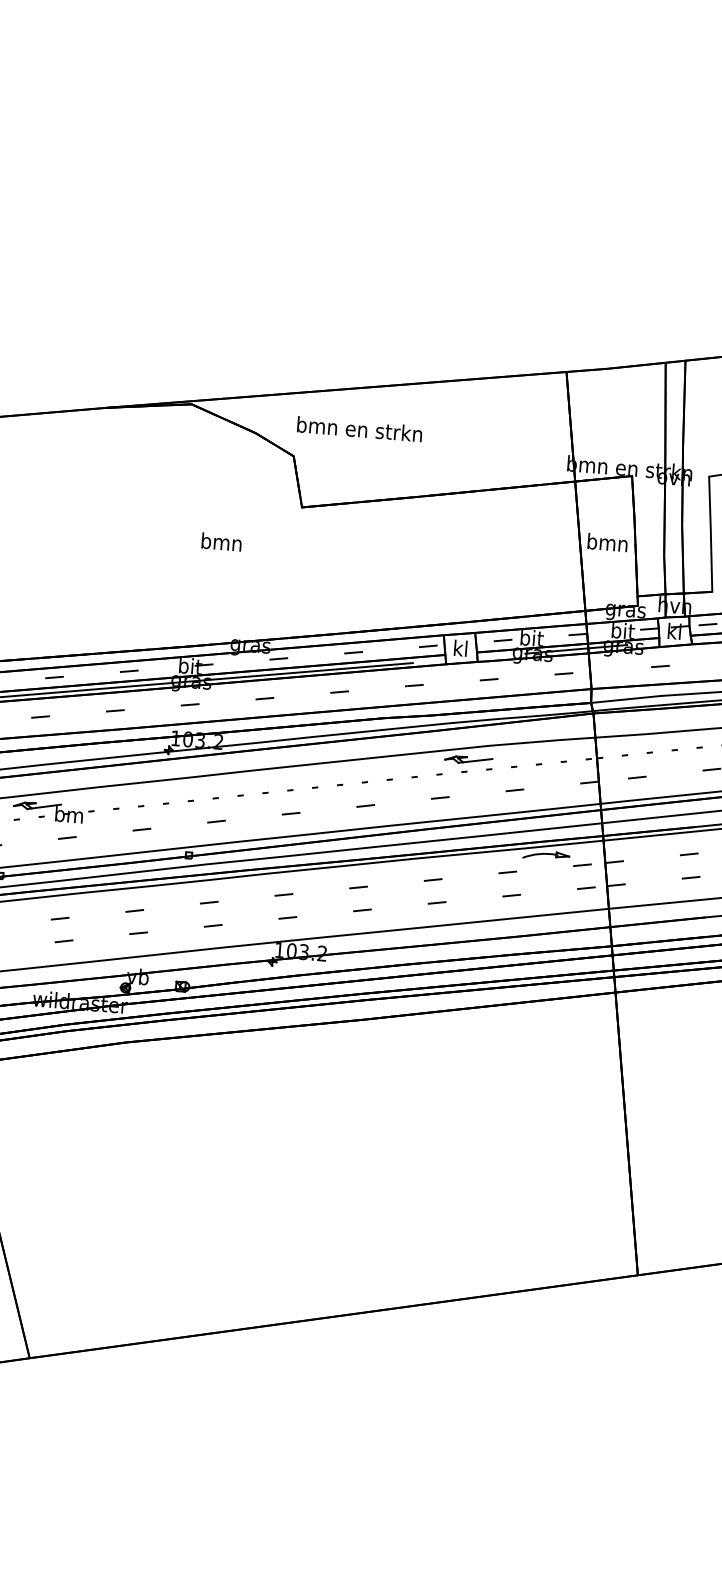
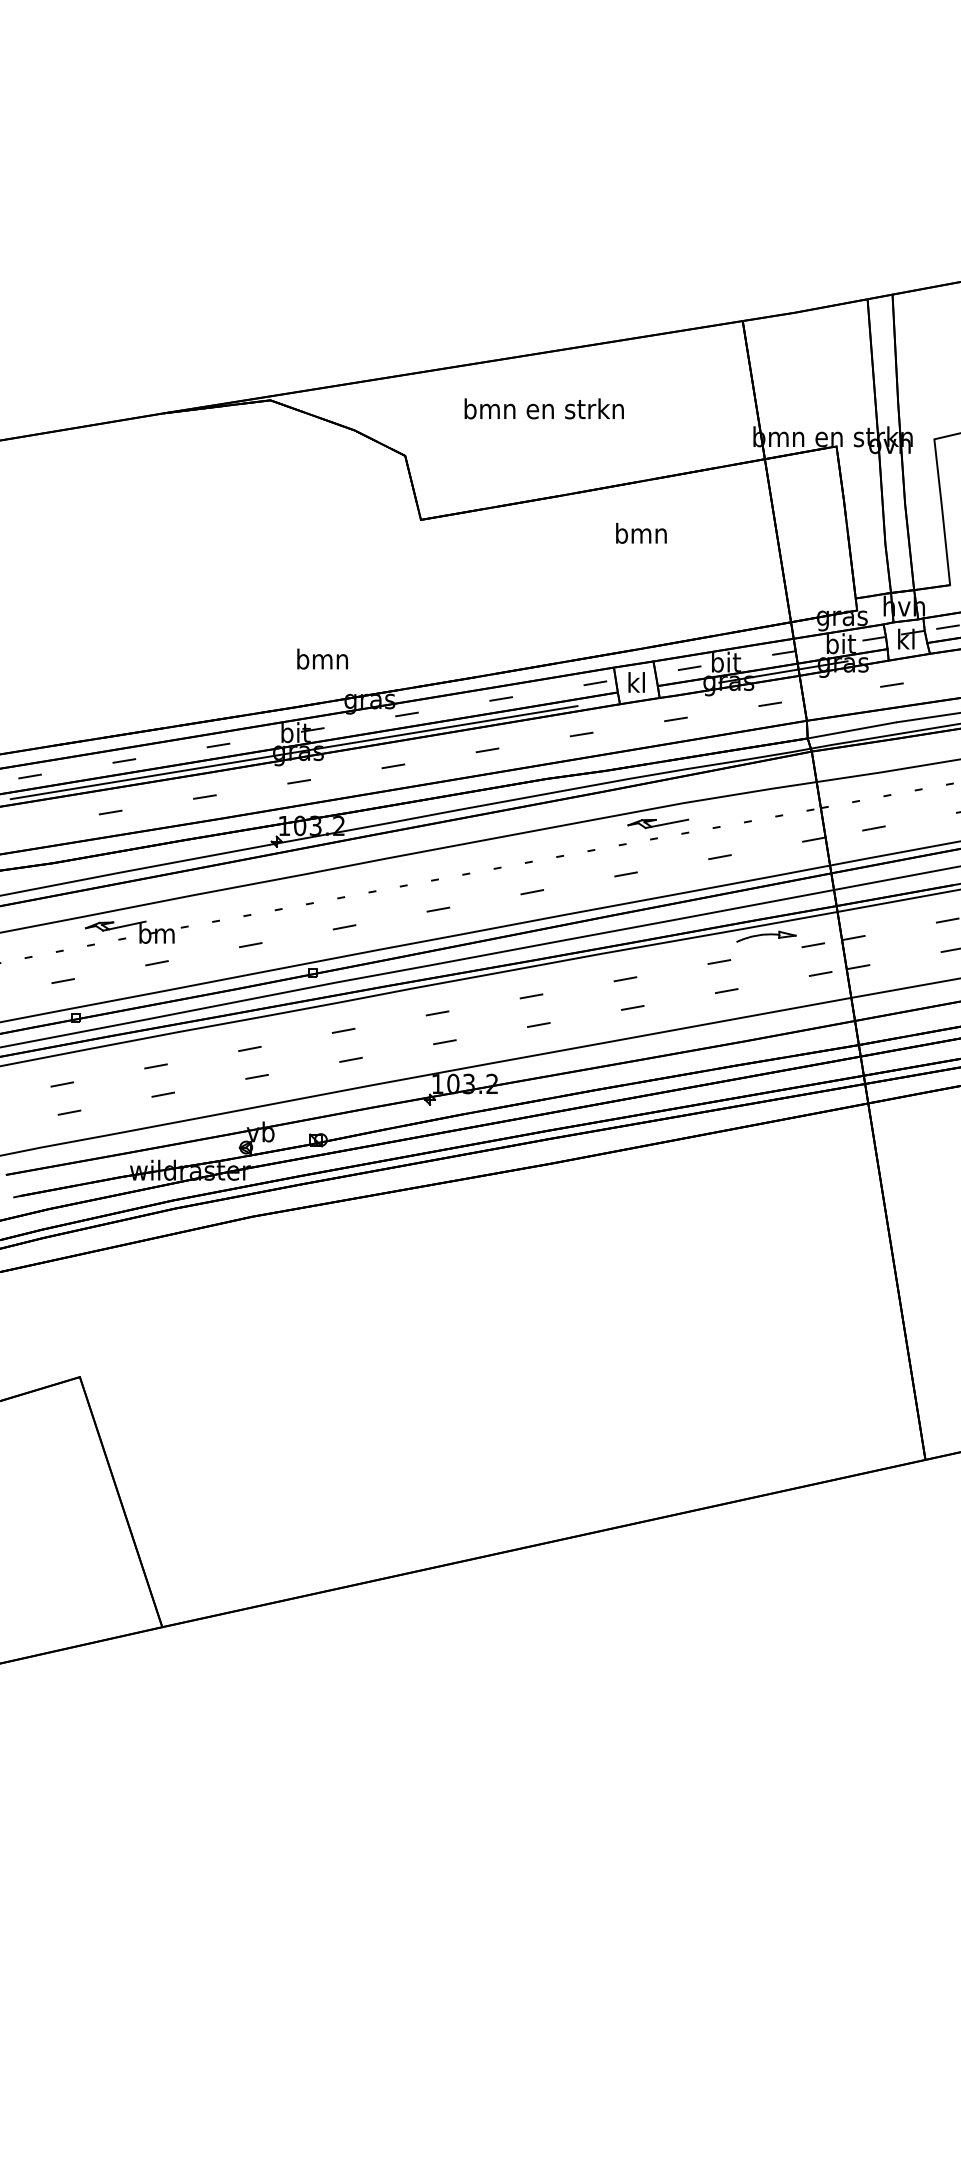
text: (359, 428) -> (543, 408), moved
text: (221, 541) -> (322, 658), moved
text: (607, 541) -> (641, 532), moved

